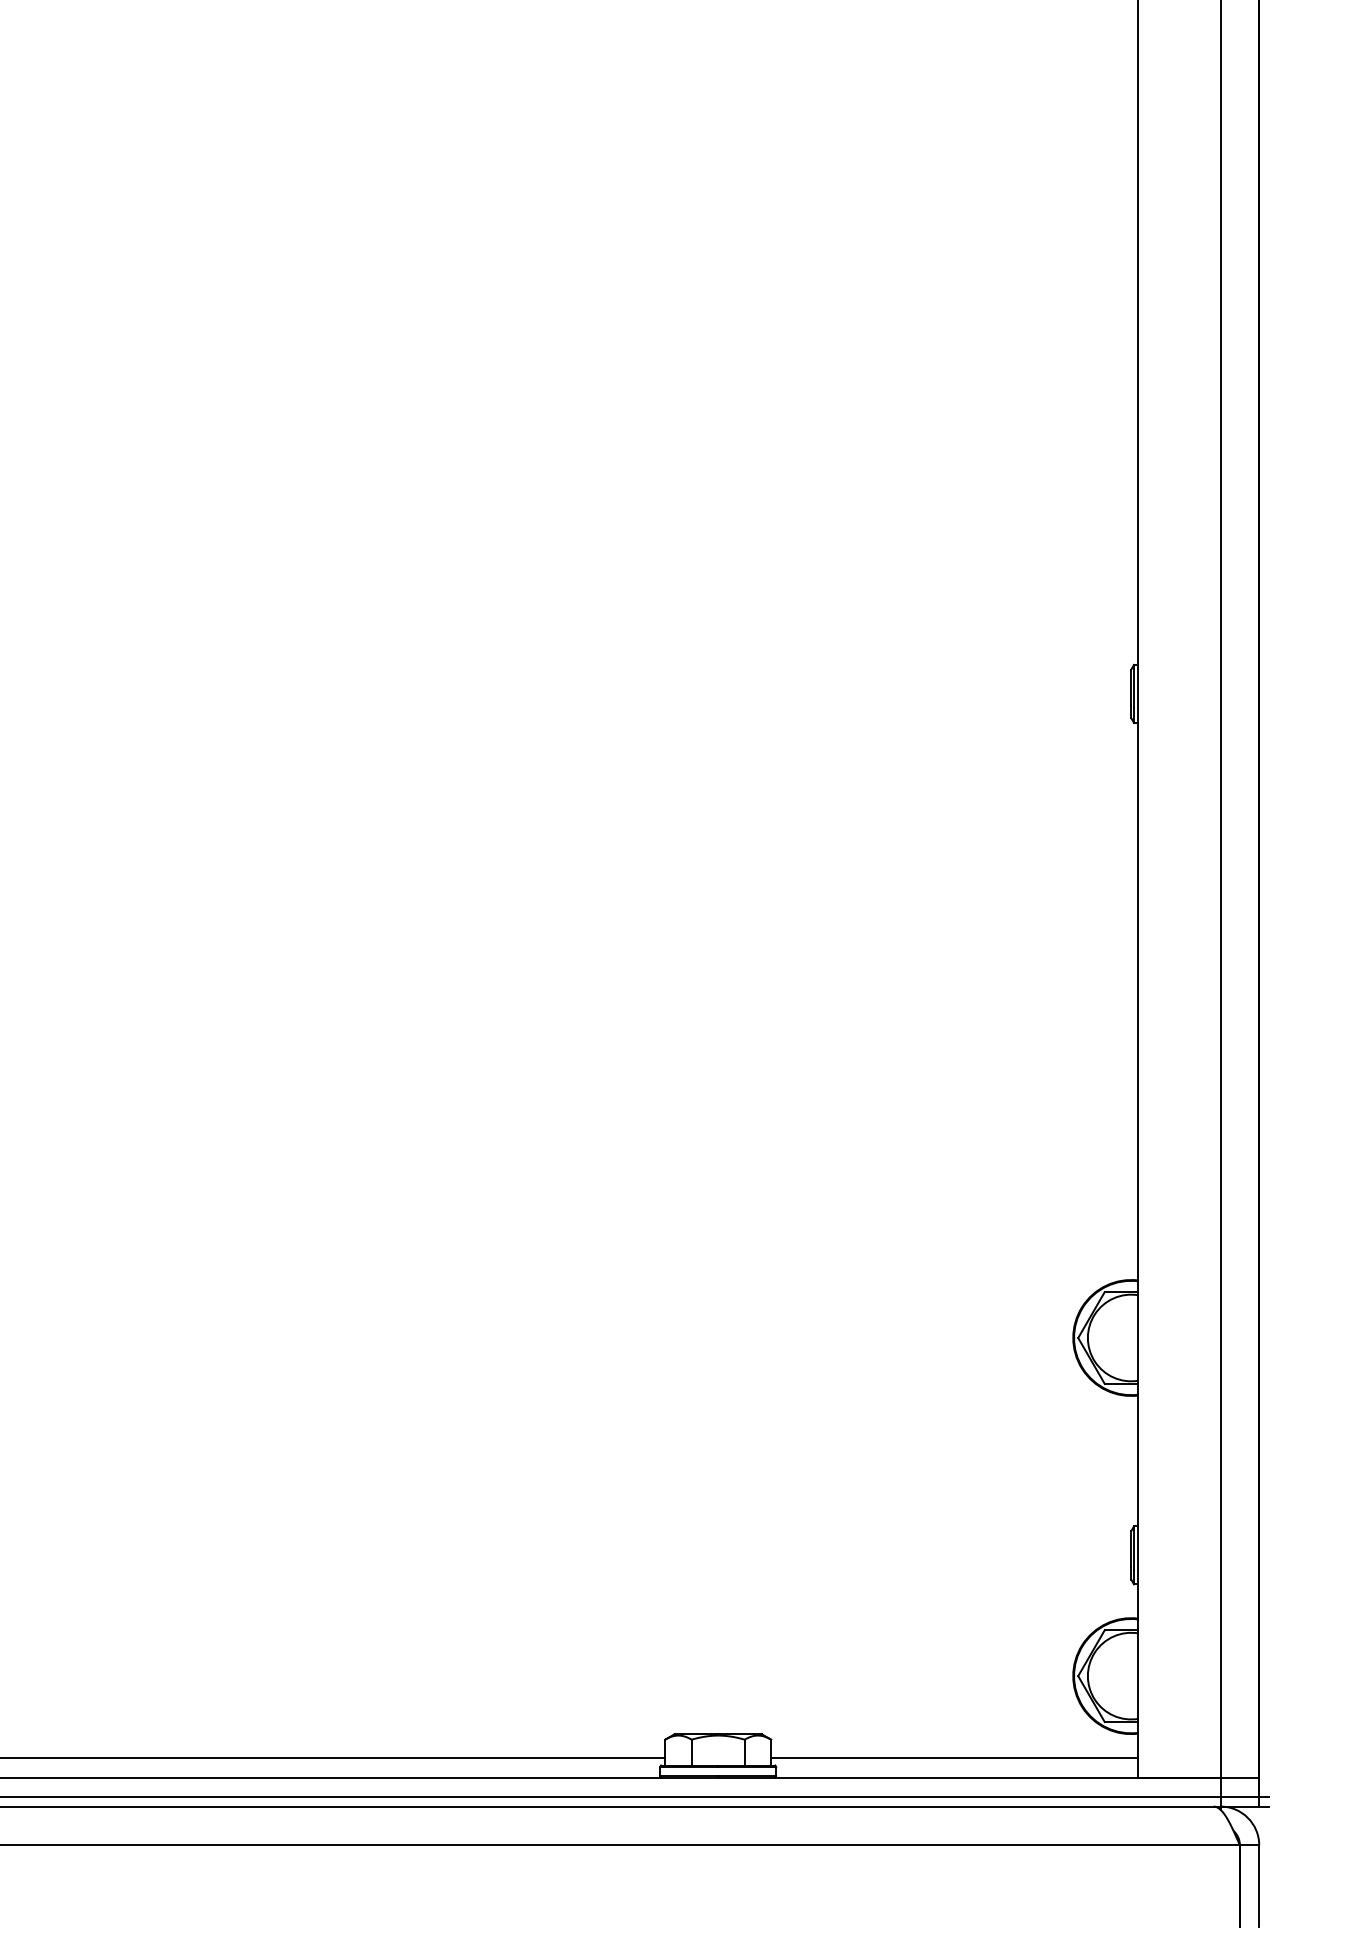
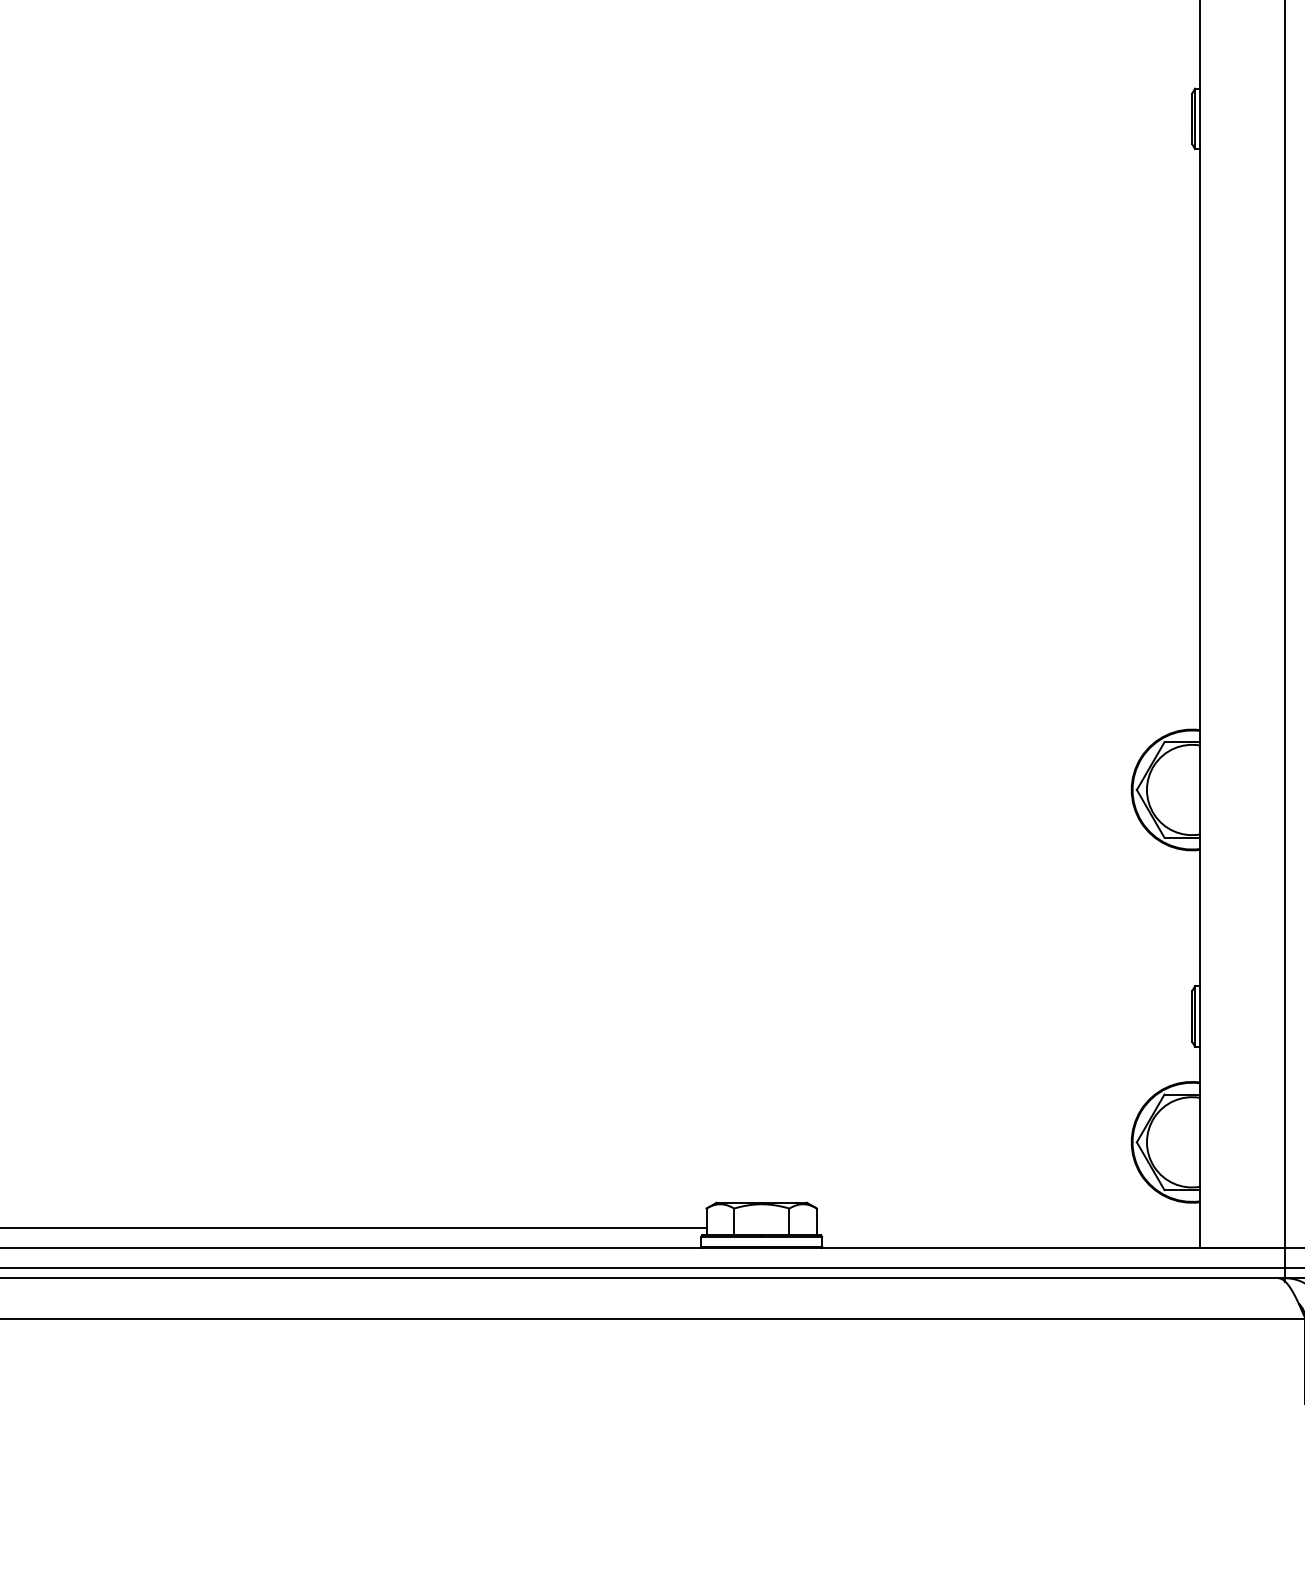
line: (954, 1758) -> (1007, 1228), removed

